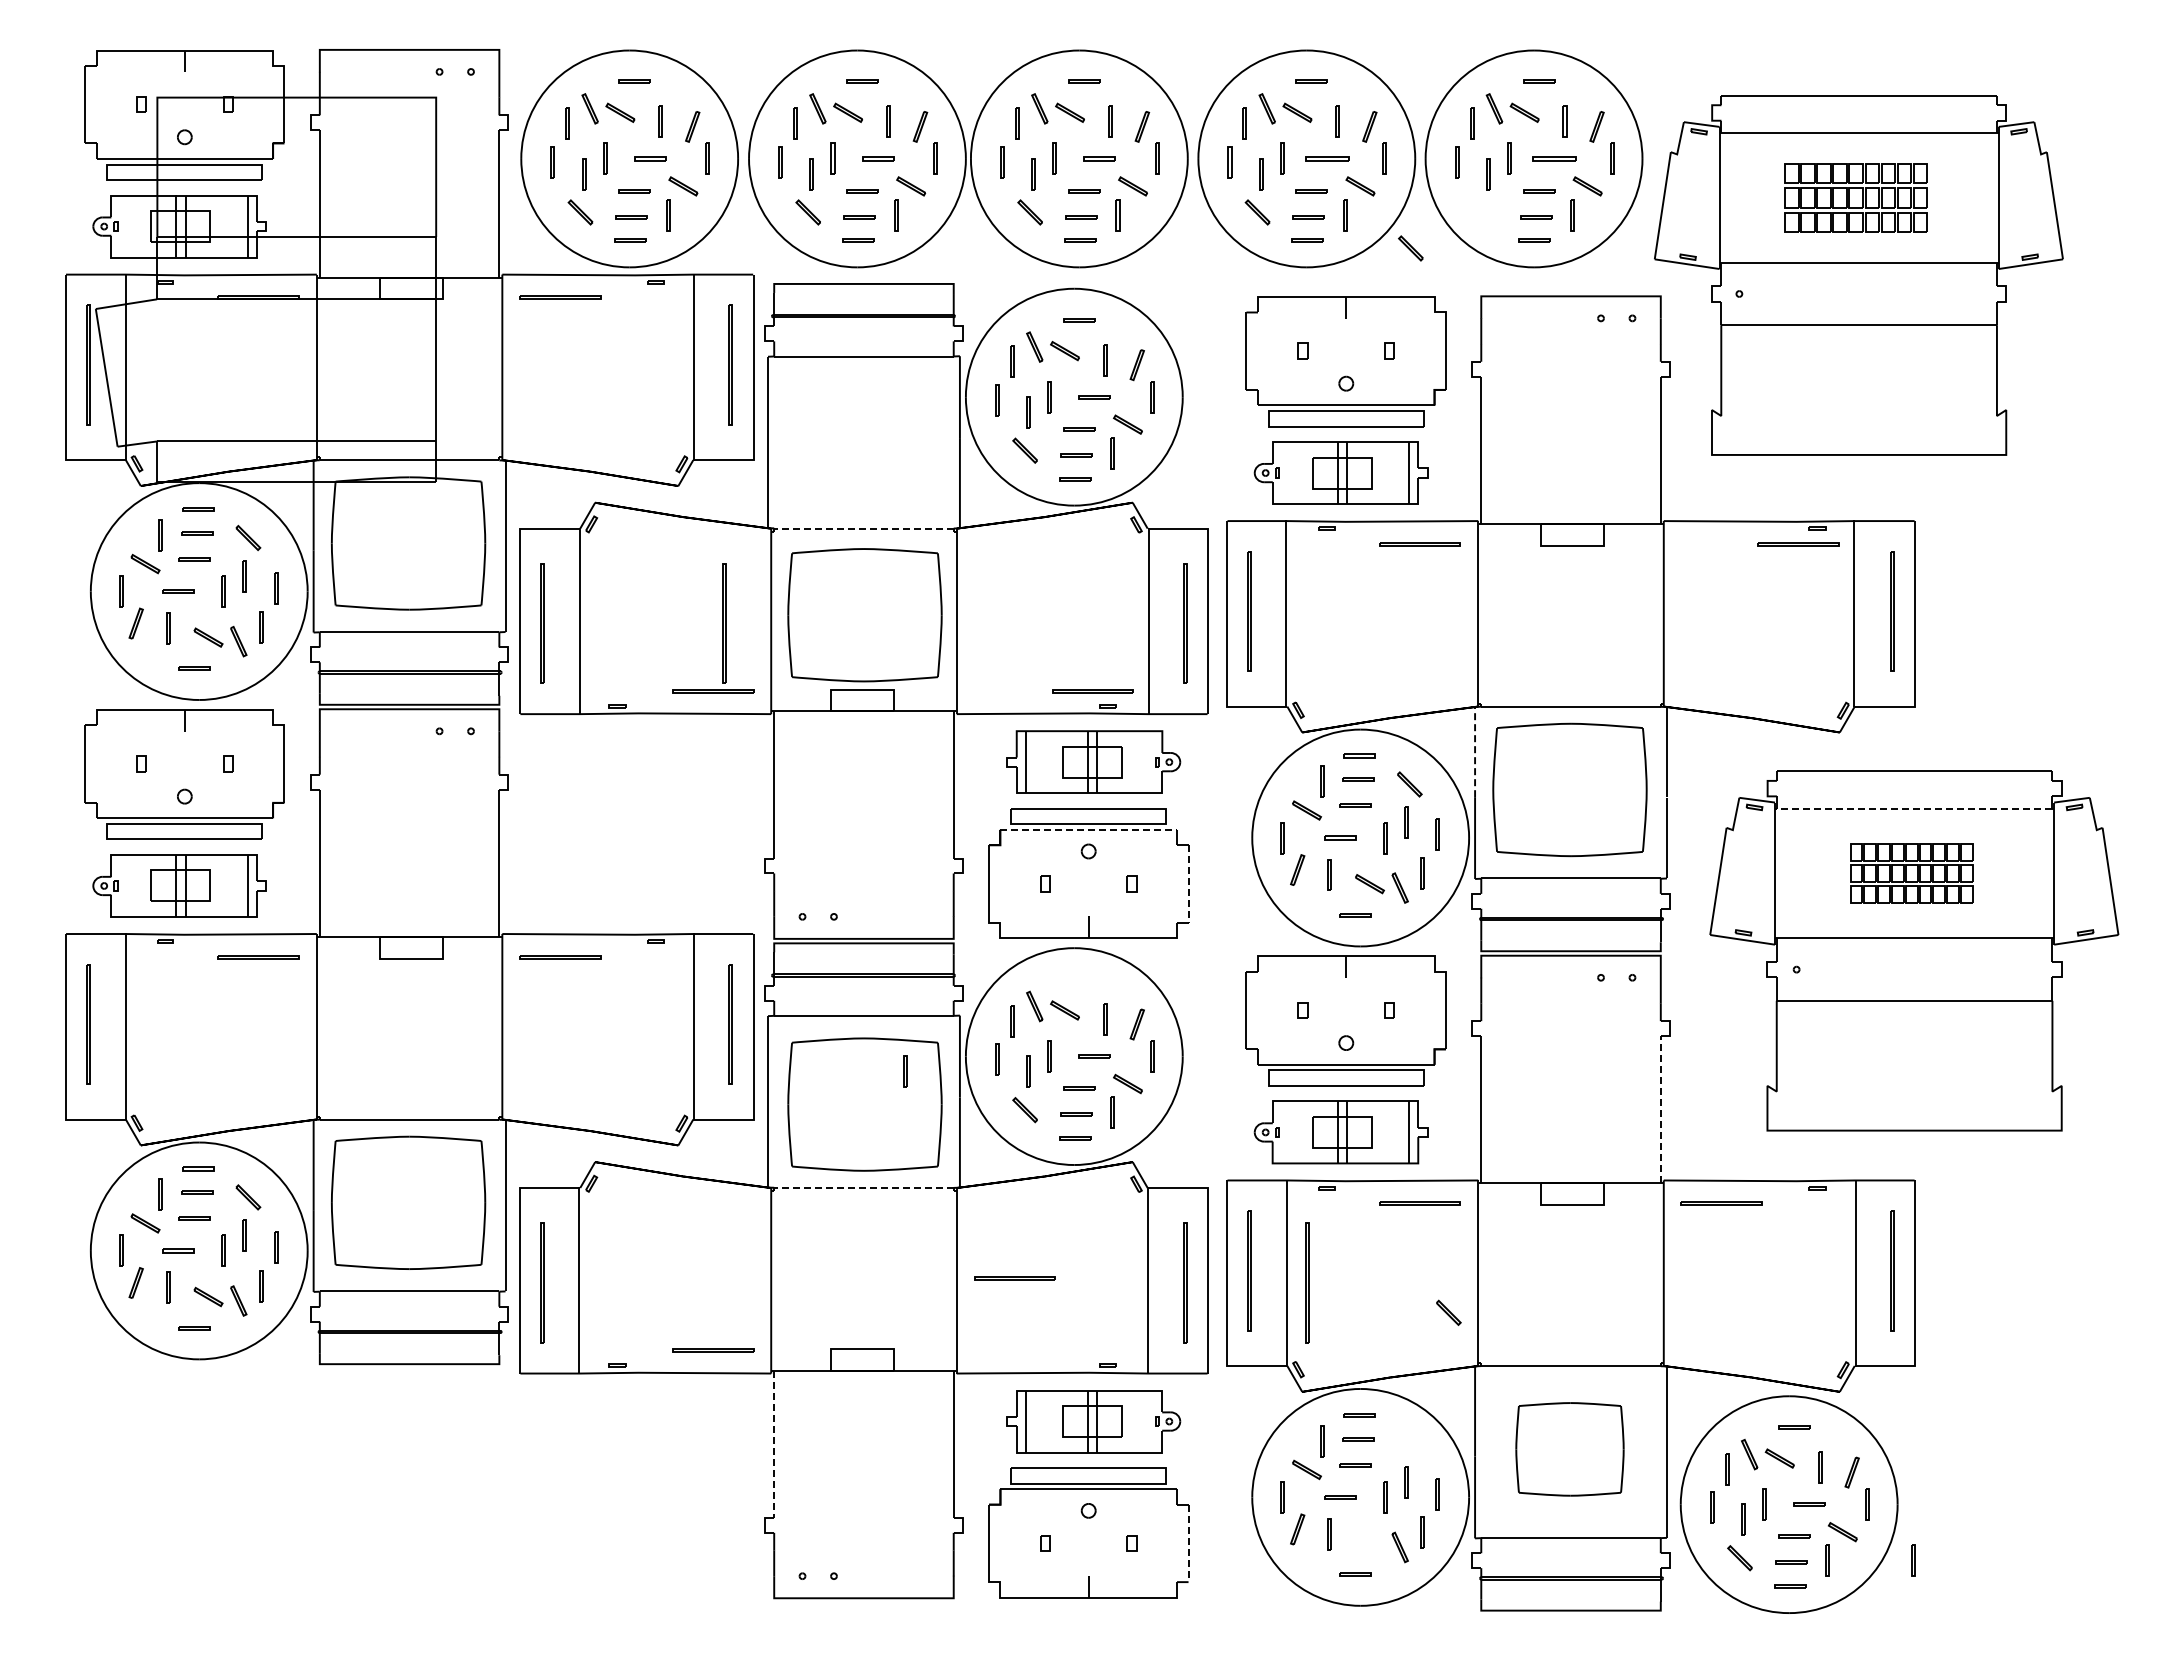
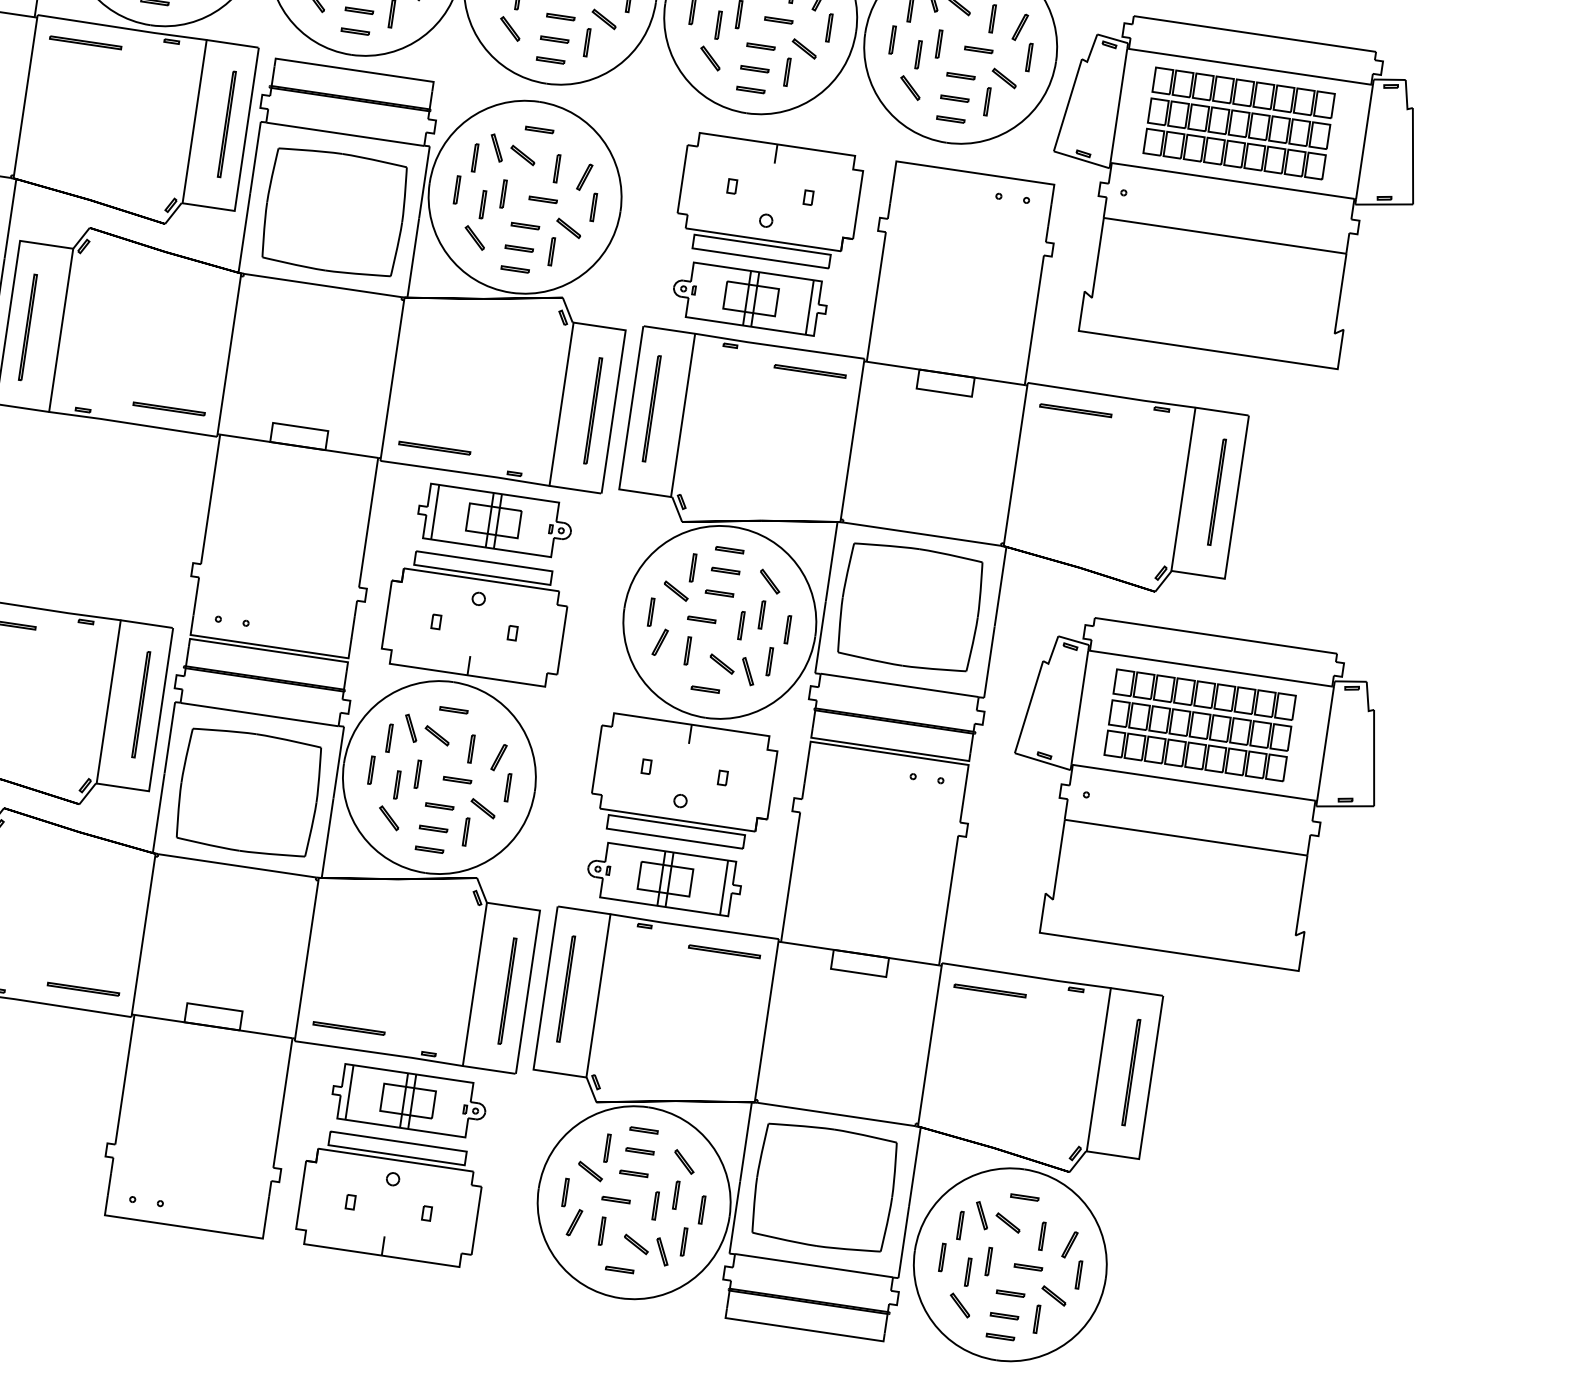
part: (1327, 158) -> (778, 20), size x0.71
part: (1554, 158) -> (978, 49), size x0.71
part: (1856, 197) -> (1239, 123), size x1.43
part: (1410, 248) -> (910, 88), moved
line: (863, 528) -> (322, 285), dashed -> solid
line: (1798, 543) -> (1075, 410), moved
part: (864, 615) -> (334, 212), moved
line: (723, 623) -> (186, 350), removed
line: (1092, 690) -> (434, 447), moved
line: (1475, 751) -> (832, 561), dashed -> solid
line: (1914, 808) -> (1211, 668), dashed -> solid
line: (1089, 829) -> (482, 579), dashed -> solid
part: (1911, 873) -> (1199, 725), size x1.67
line: (1188, 884) -> (562, 640), dashed -> solid
line: (1079, 978) -> (454, 709), added
line: (904, 1071) -> (288, 768), removed
line: (1660, 1109) -> (948, 900), dashed -> solid
line: (863, 1187) -> (236, 865), dashed -> solid
line: (1014, 1277) -> (348, 1027), moved
line: (1306, 1282) -> (614, 1006), removed
part: (1448, 1312) -> (684, 1161), moved
line: (774, 1444) -> (125, 1079), dashed -> solid
part: (1569, 1449) -> (824, 1187), size x1.43
line: (1188, 1543) -> (476, 1220), dashed -> solid
part: (1369, 1543) -> (635, 1244), added
line: (1912, 1560) -> (1111, 1329), removed

